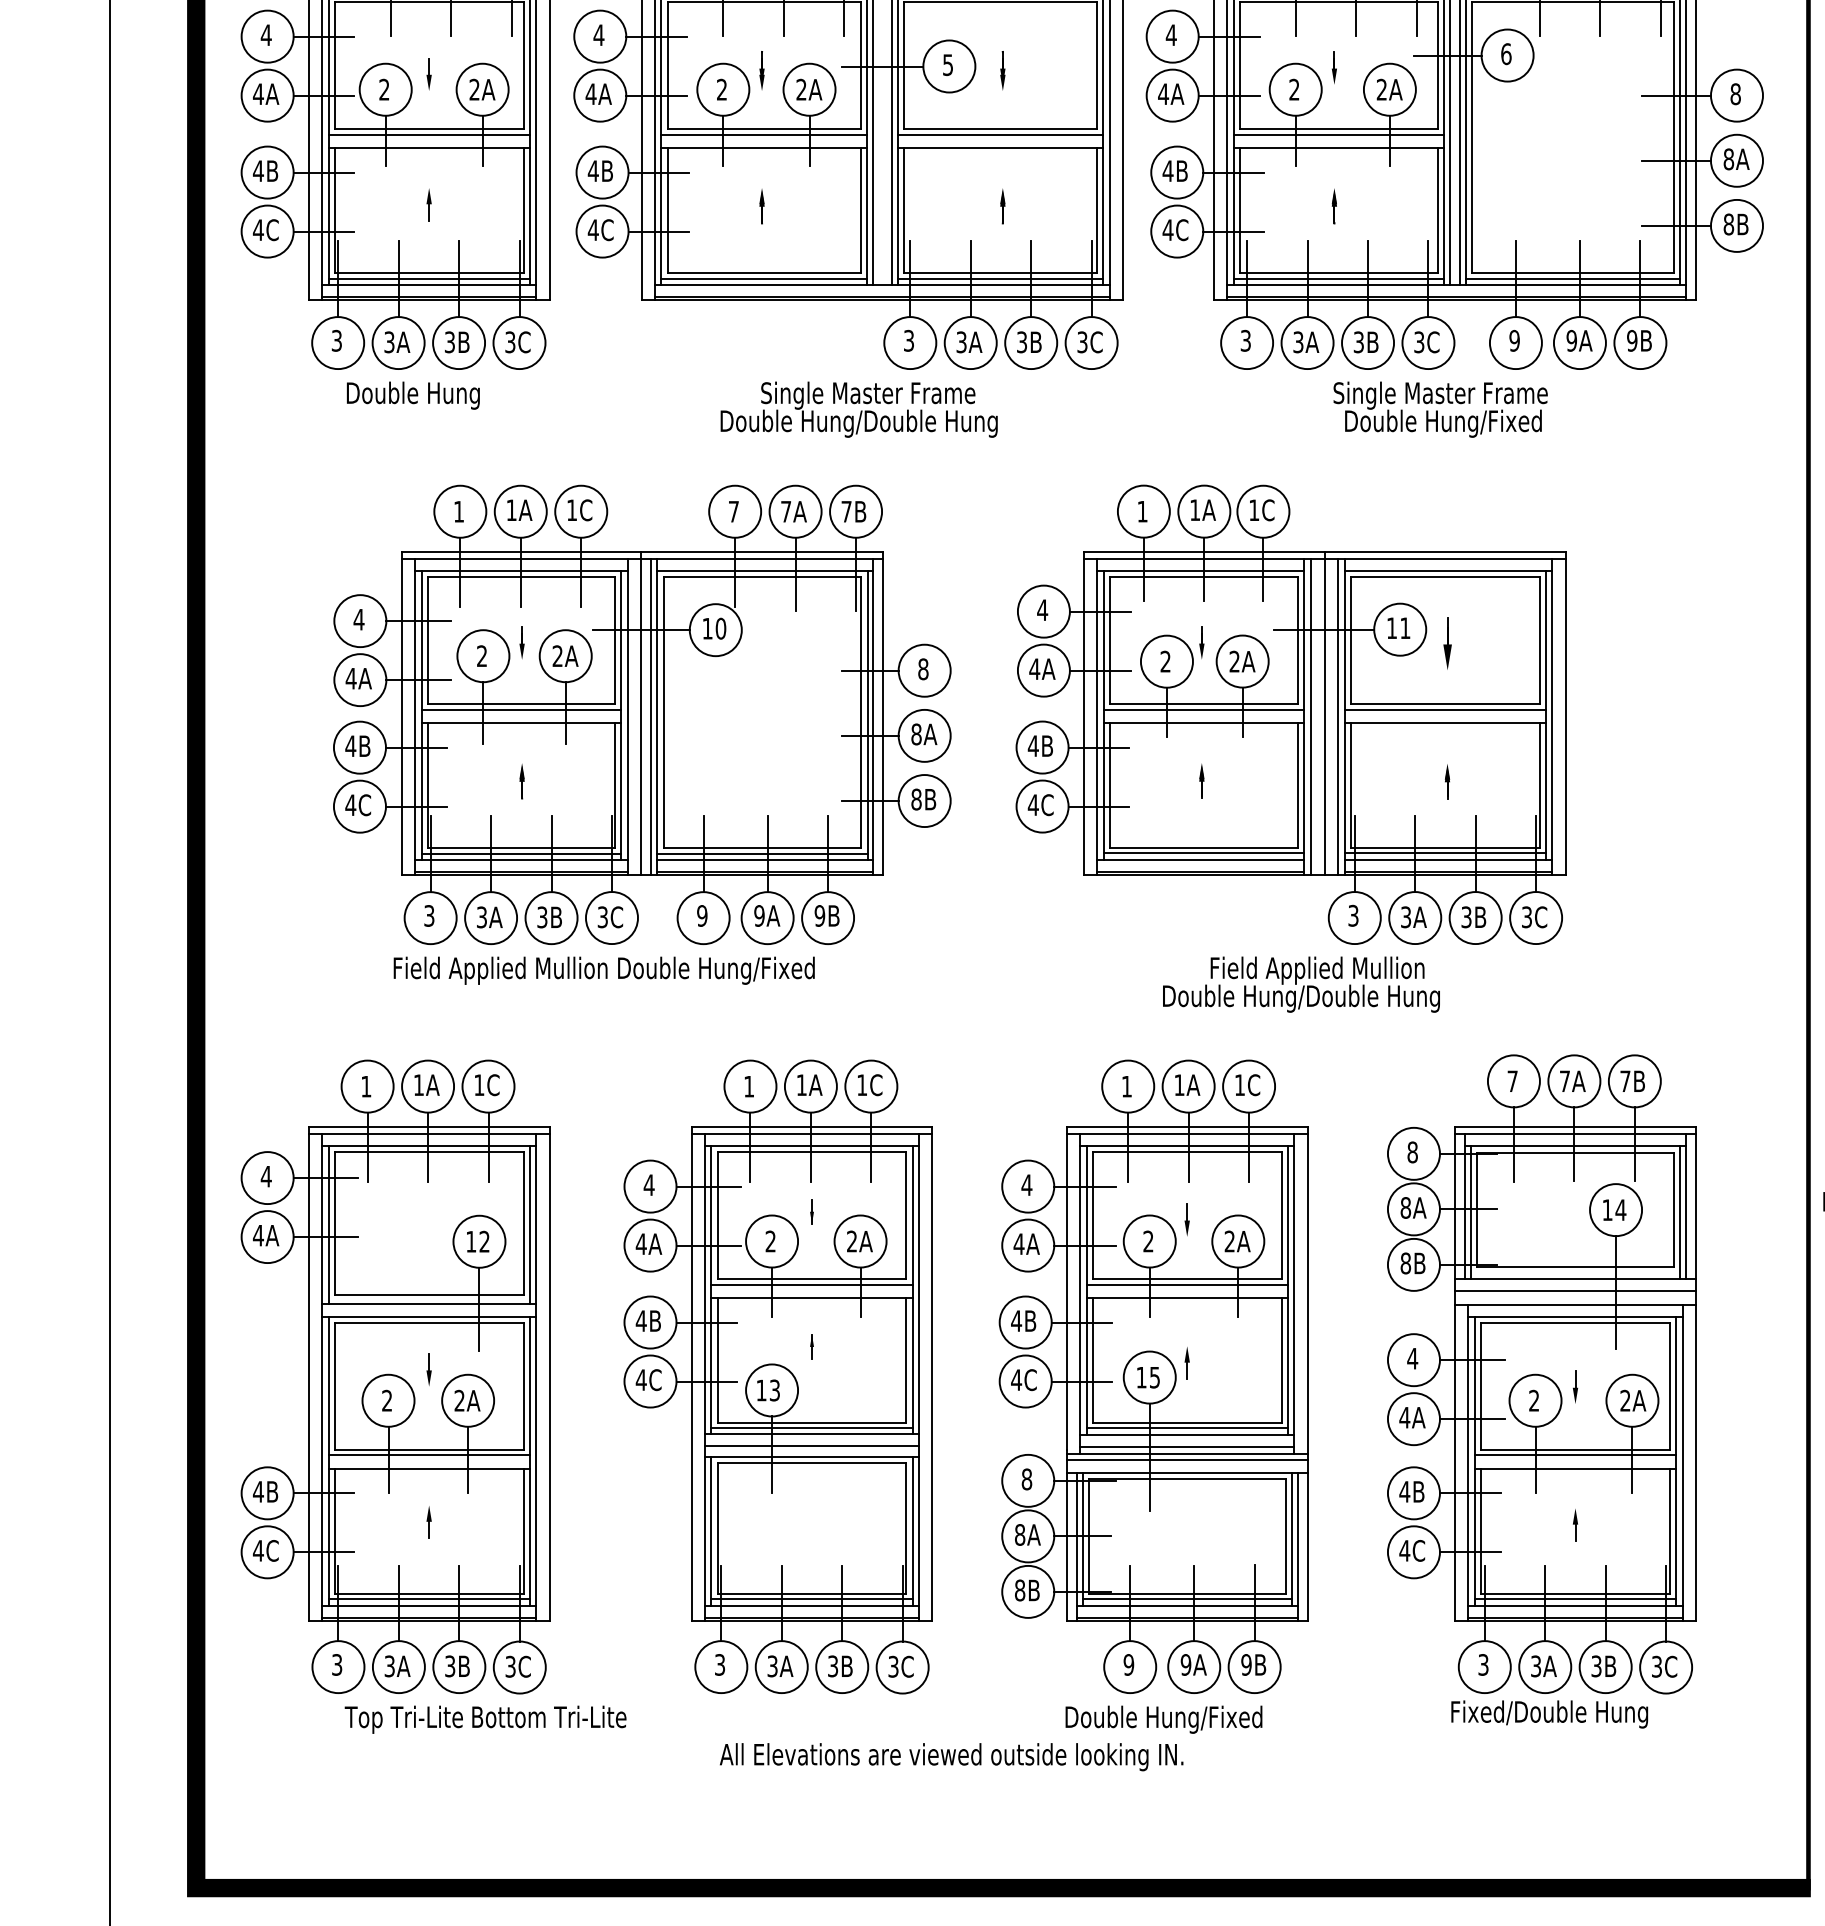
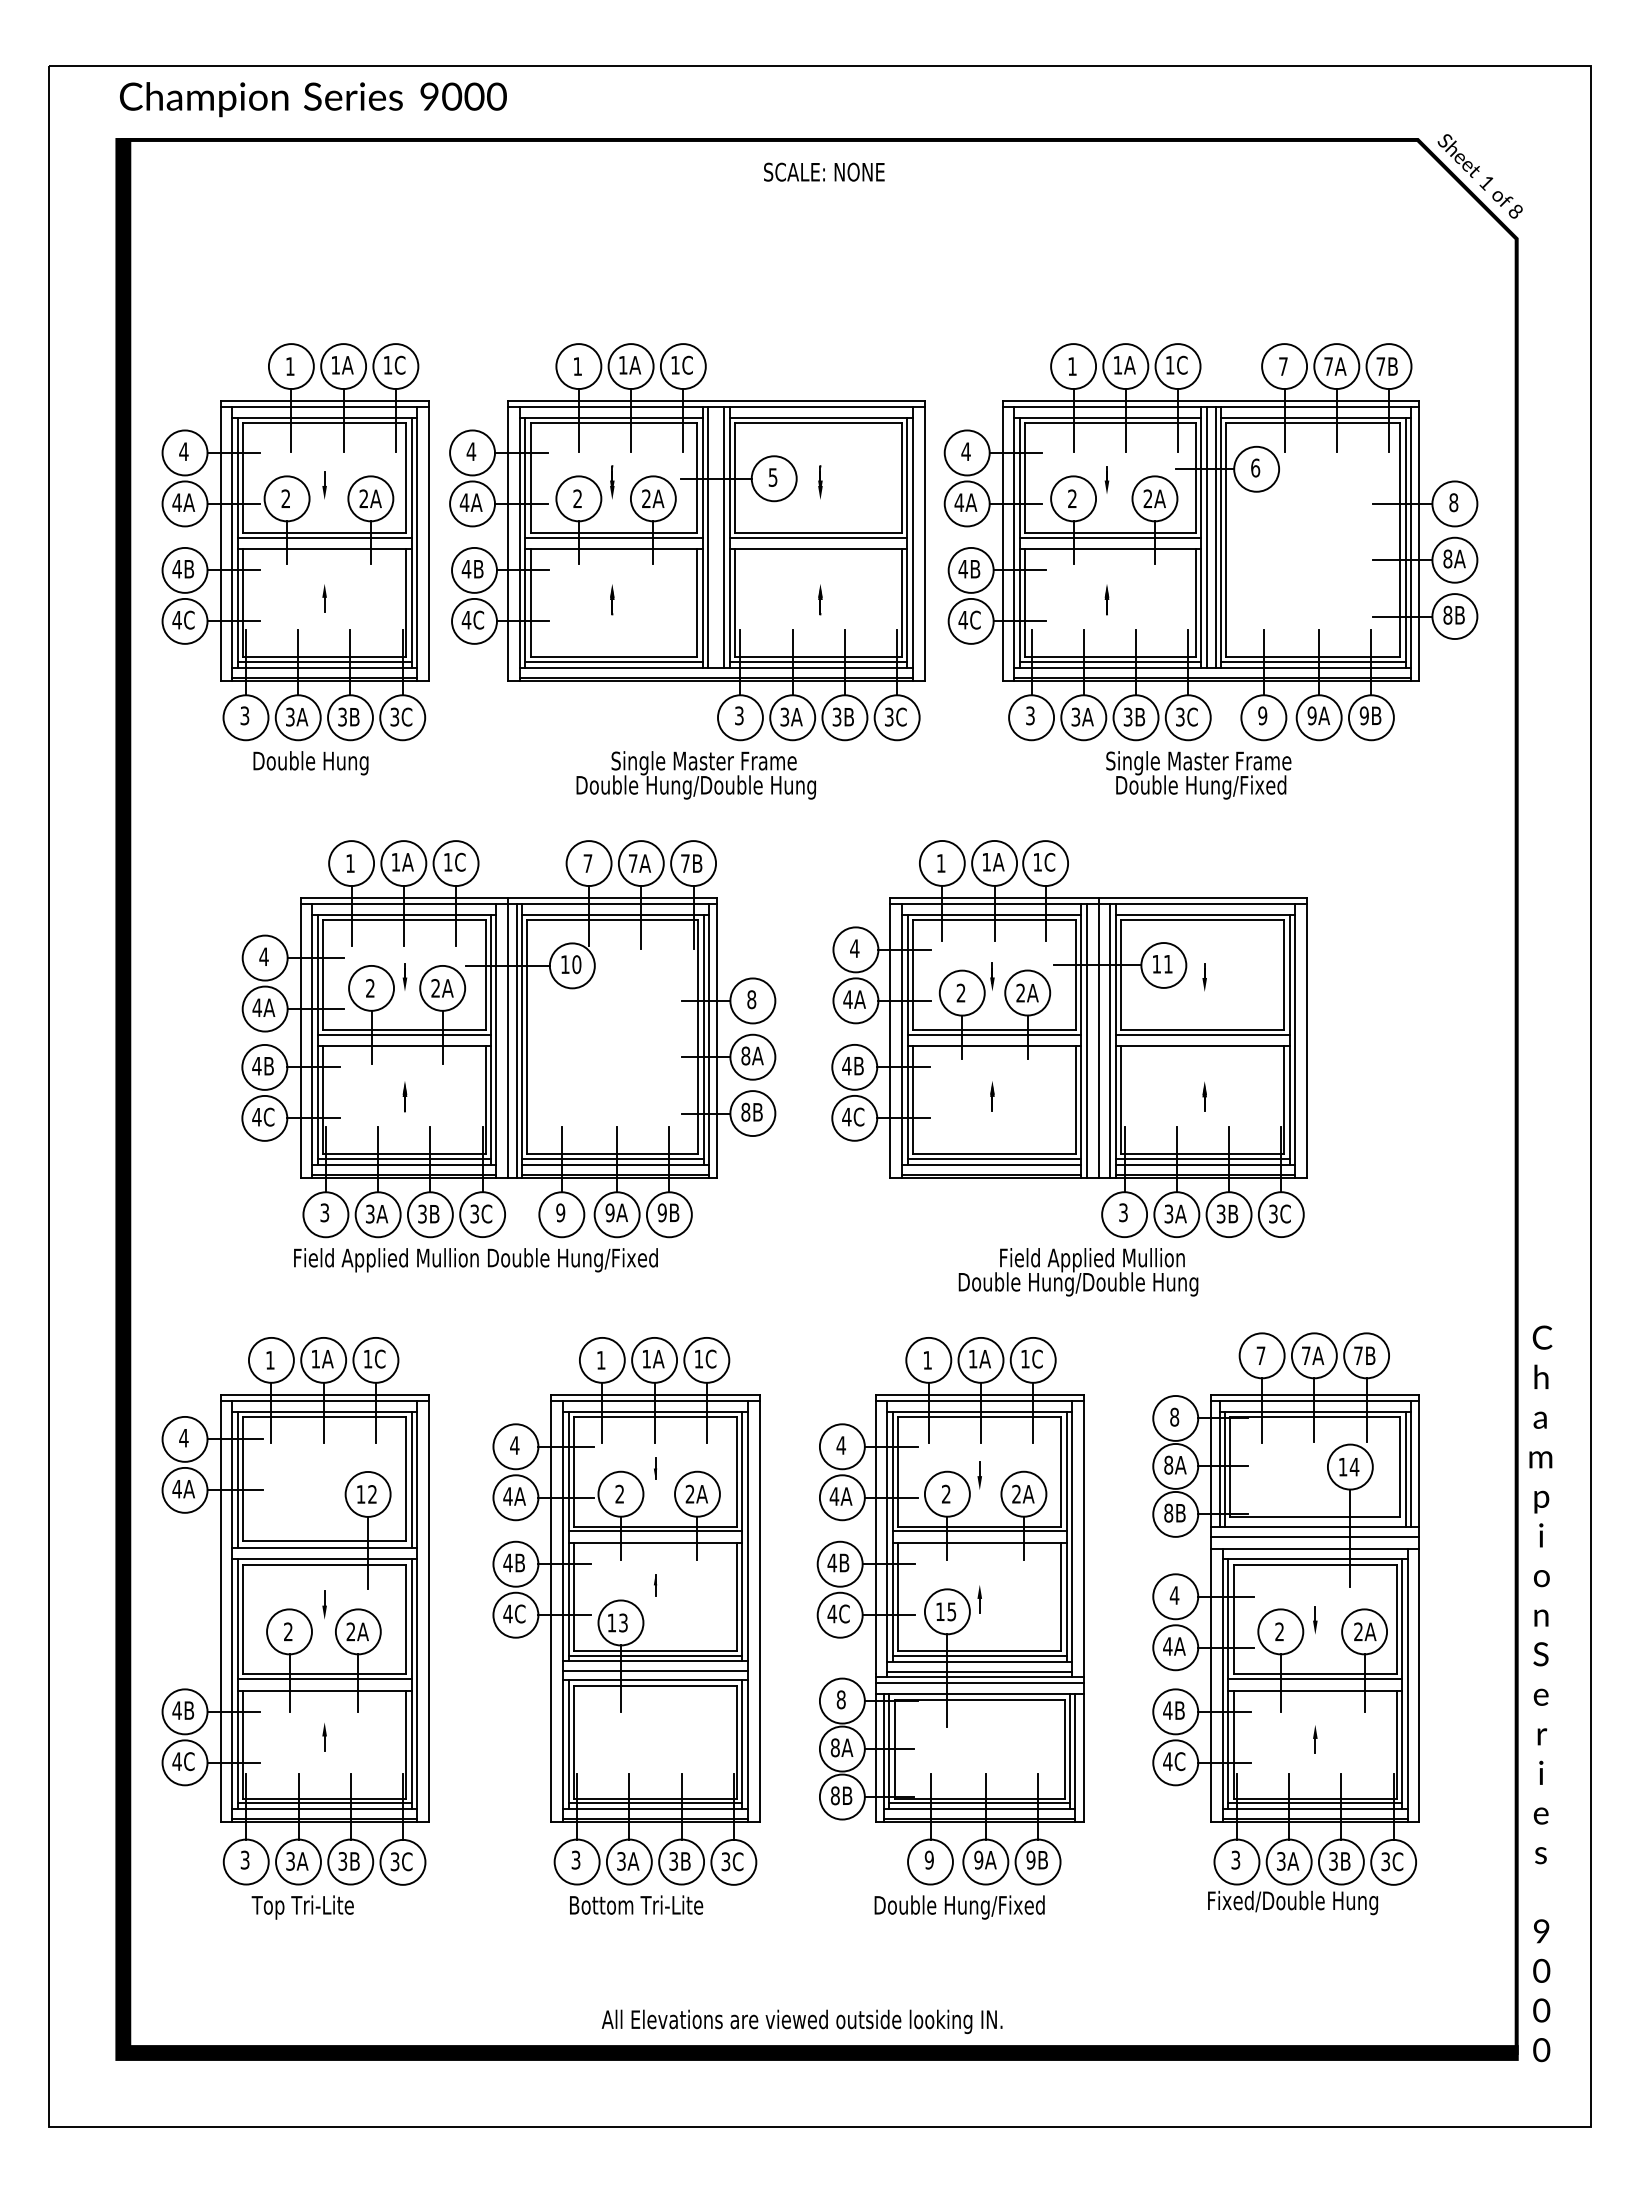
part: (1447, 643) -> (1204, 977), size x0.62
text: (549, 1716) -> (636, 1904), moved
text: (950, 1756) -> (801, 2021), moved

